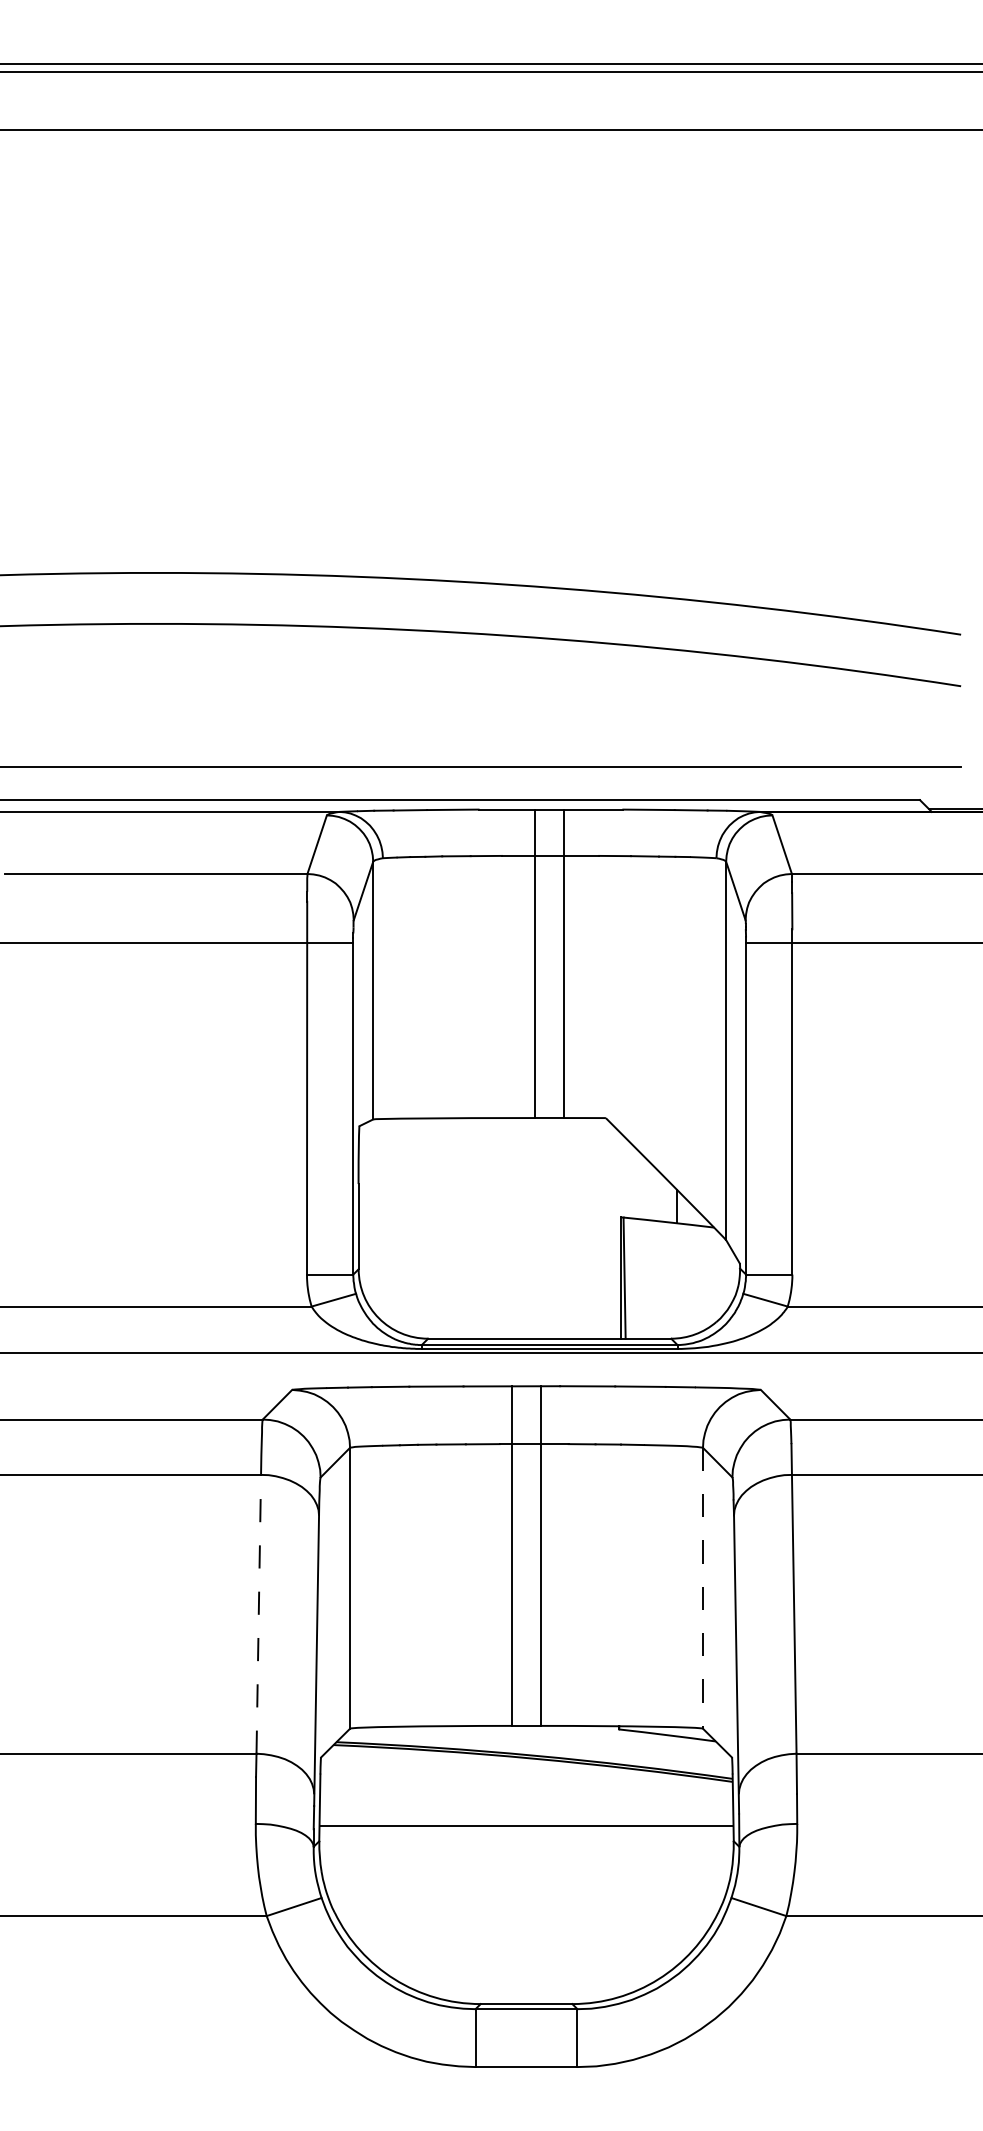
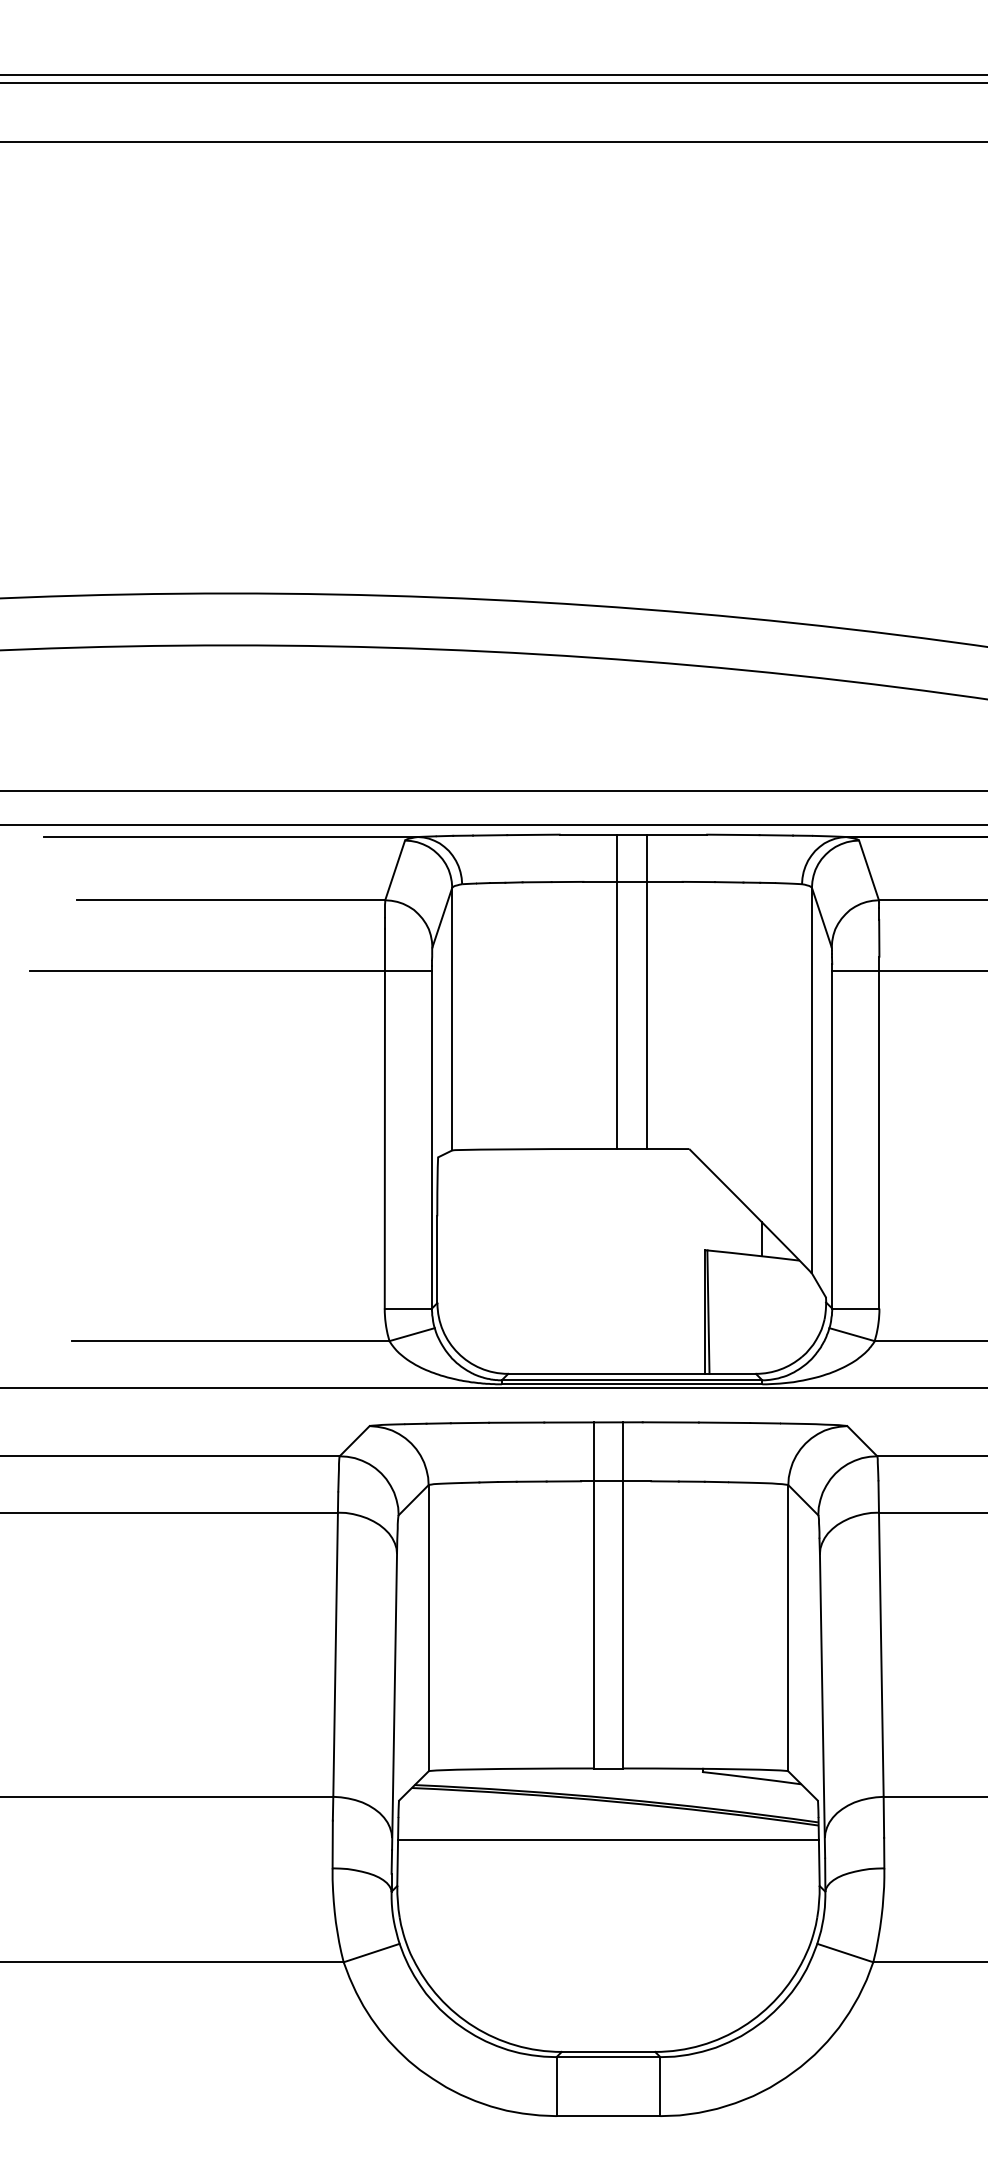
line: (702, 1588) -> (787, 1628), dashed -> solid
line: (258, 1603) -> (335, 1643), dashed -> solid
line: (526, 1826) -> (608, 1840), moved

